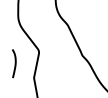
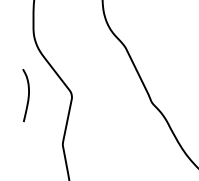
curve: (14, 63) -> (26, 95), moved

